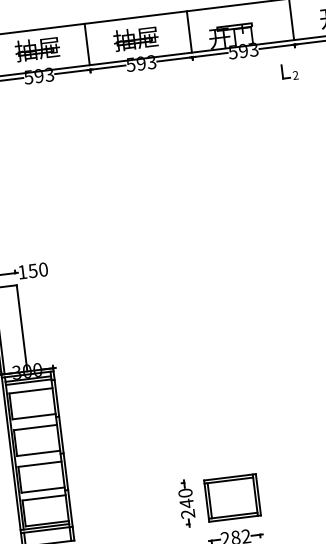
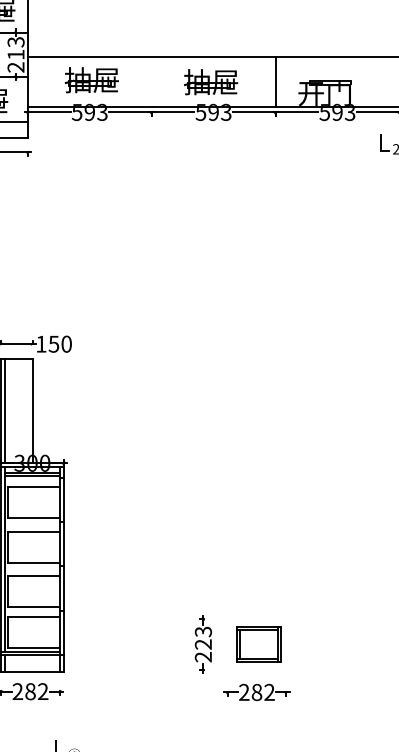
line: (86, 44) -> (151, 81), removed
text: (185, 498) -> (202, 638), 240 -> 223
part: (232, 498) -> (258, 644), size x0.7

